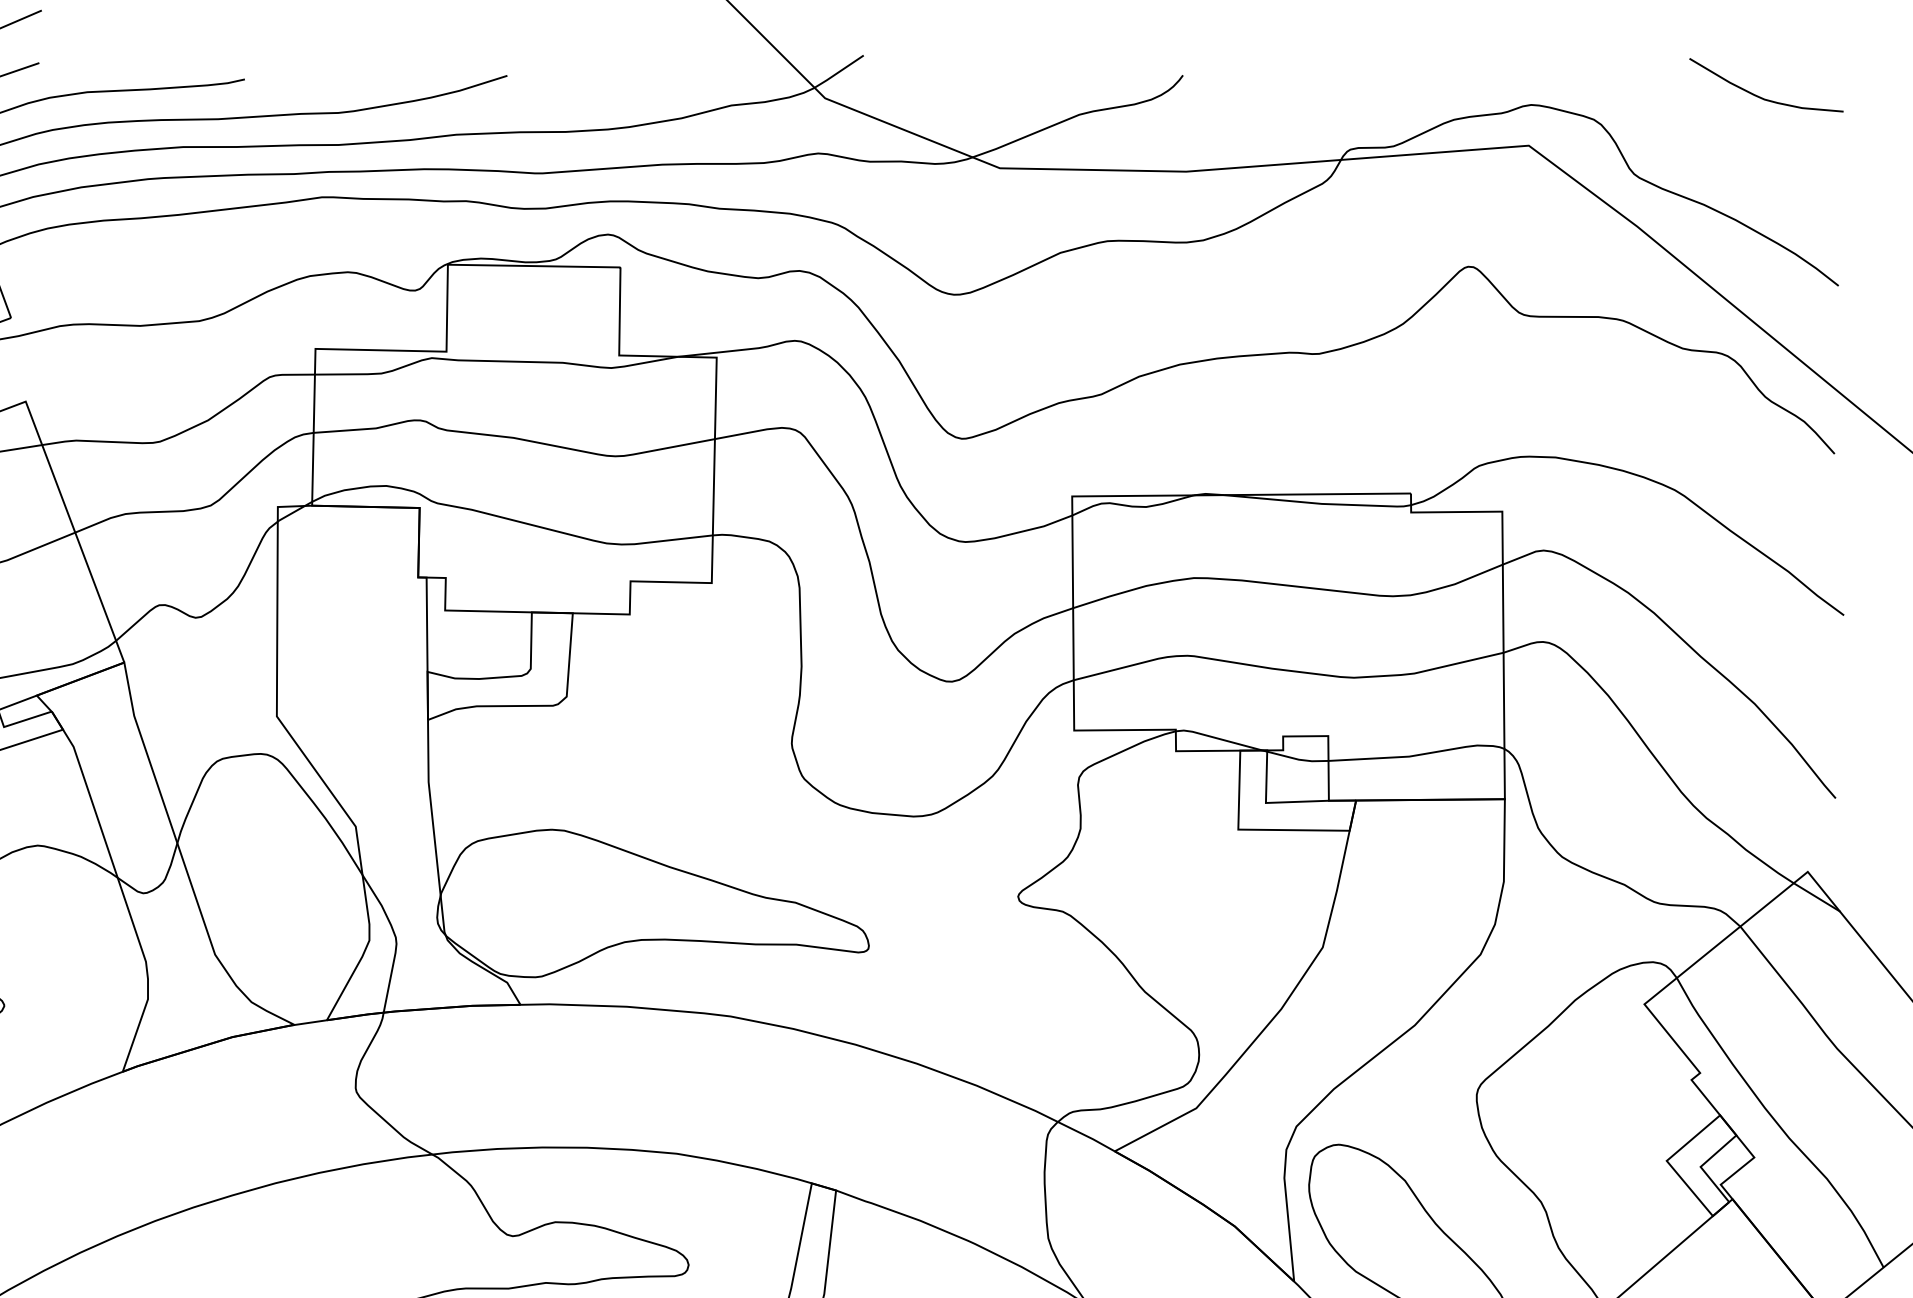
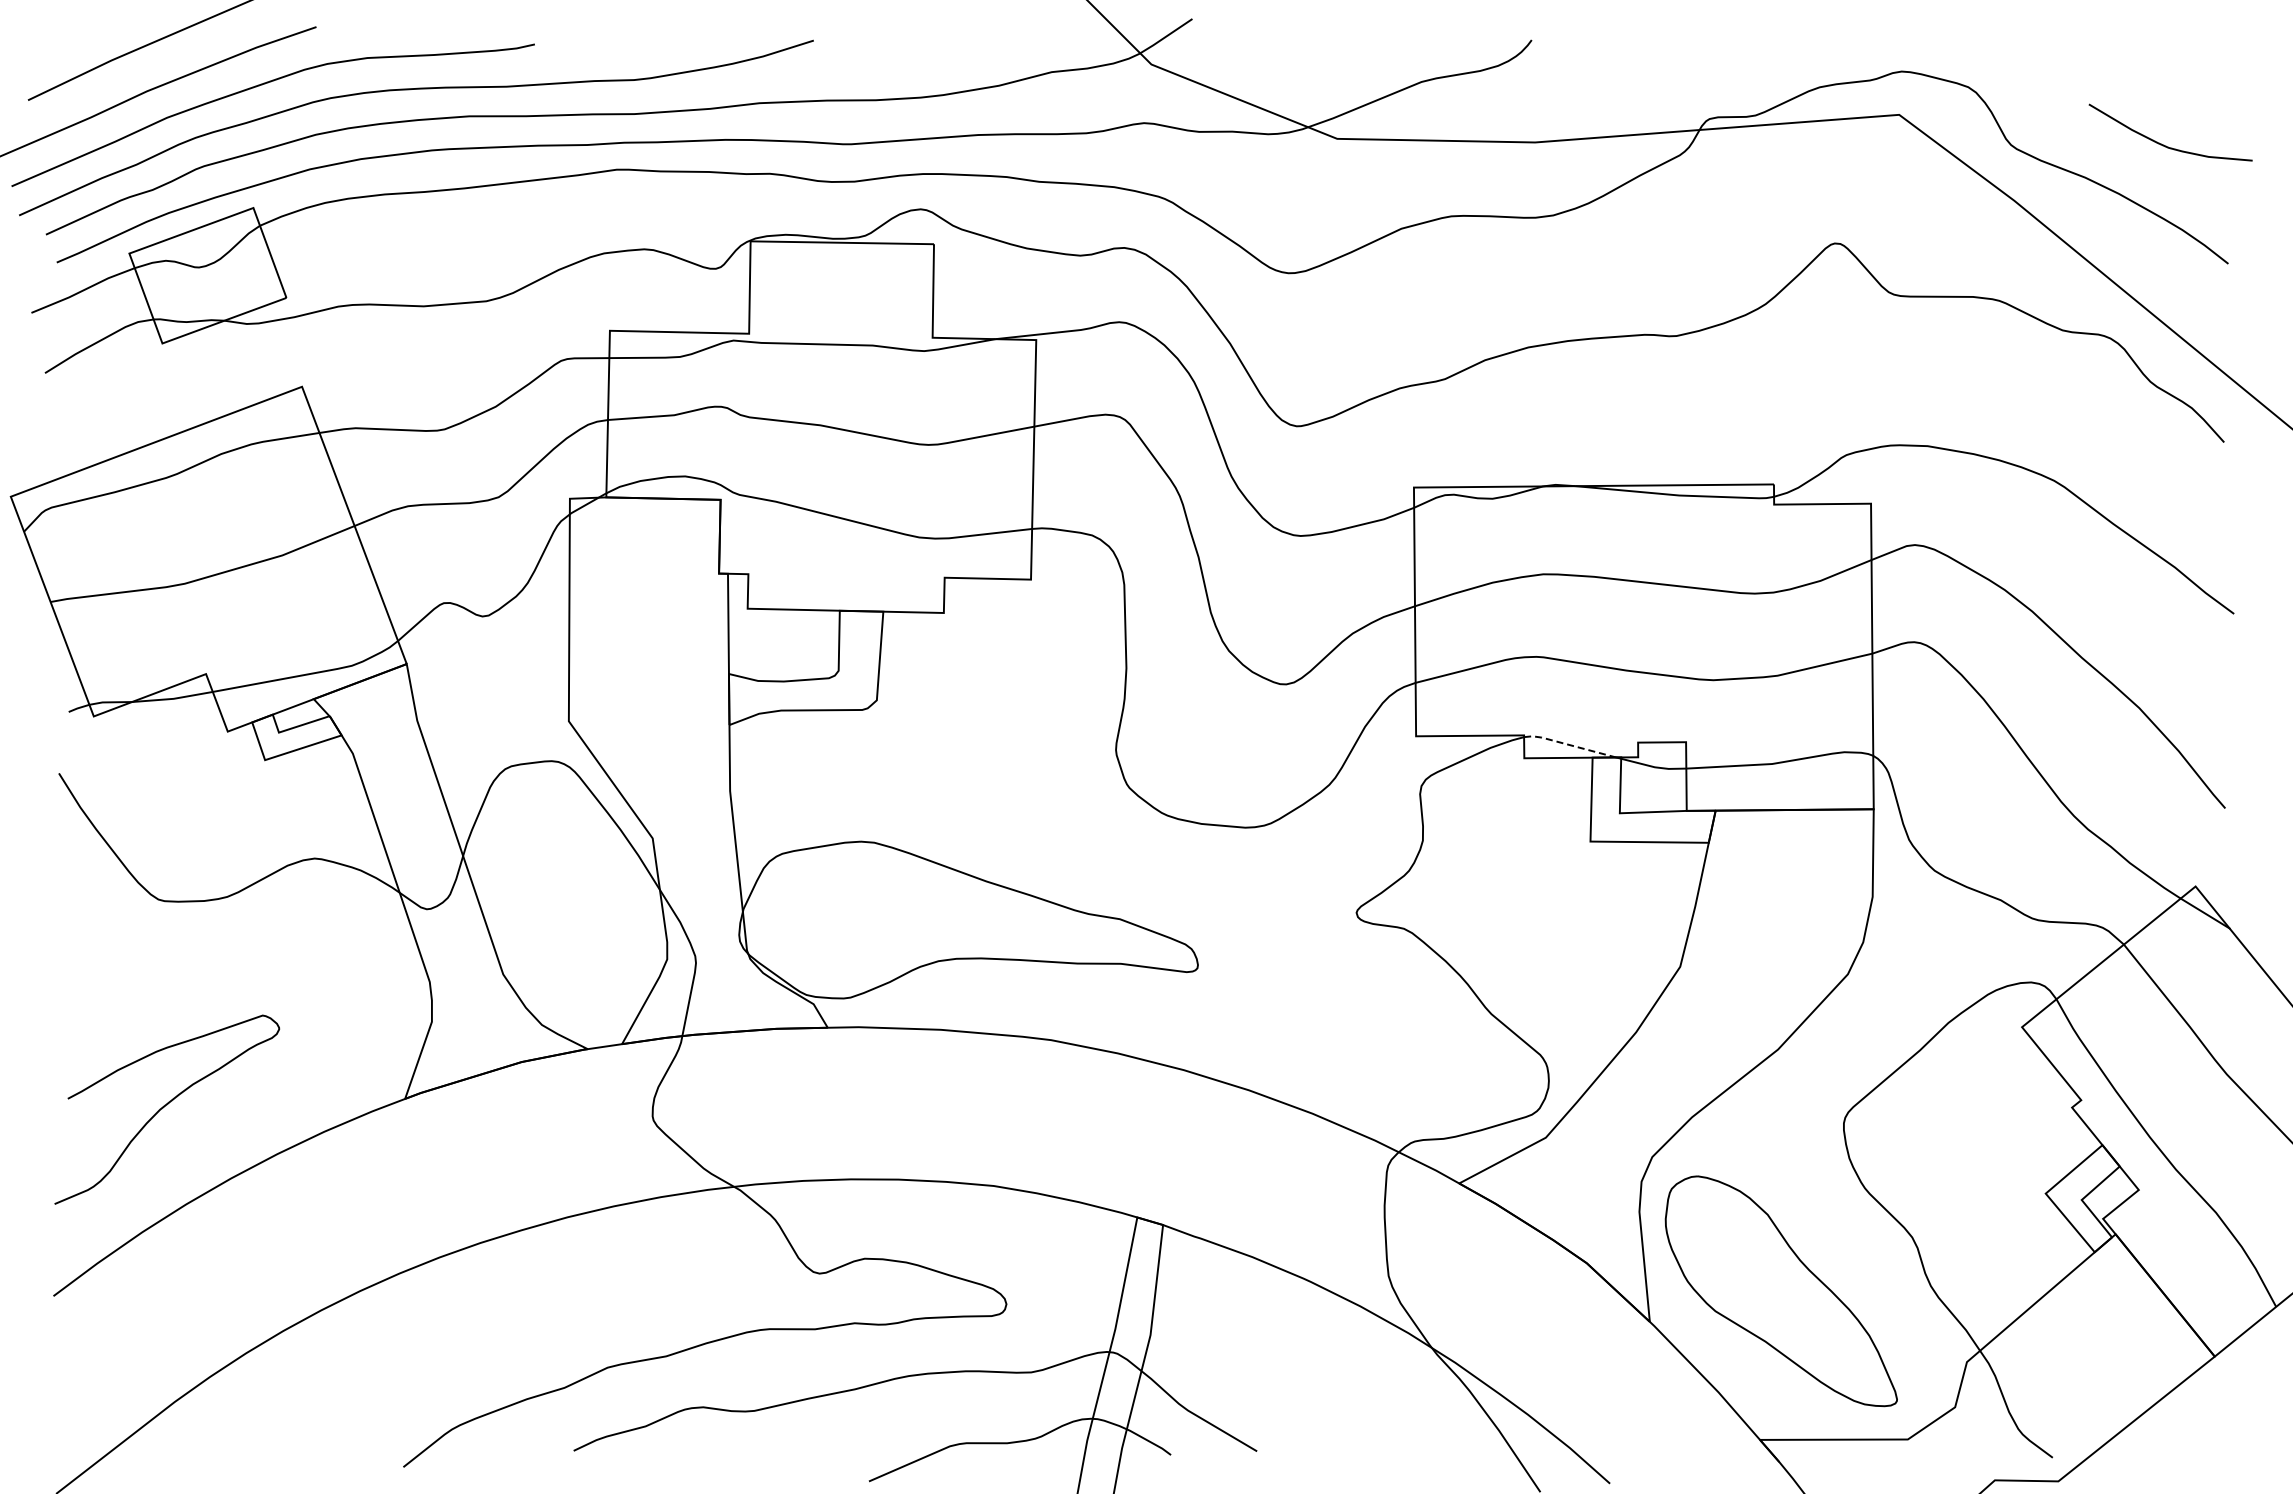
curve: (1762, 97) -> (2166, 145), moved
line: (1217, 738) -> (1568, 744), solid -> dashed

